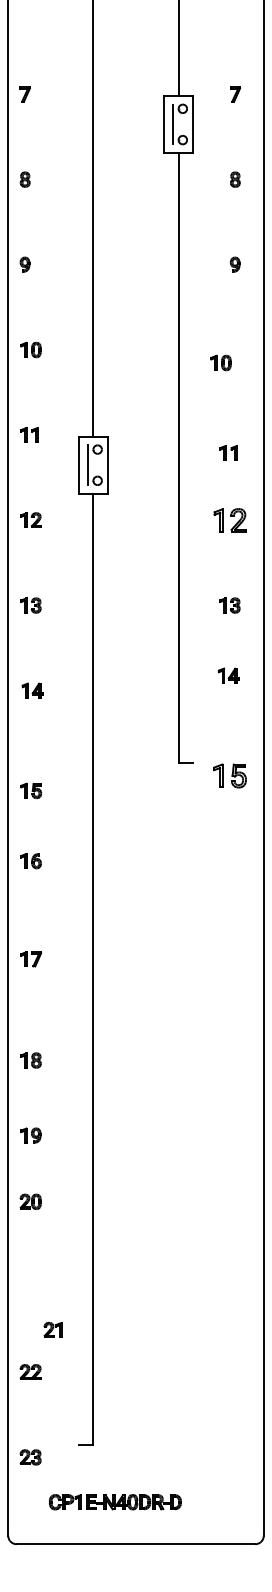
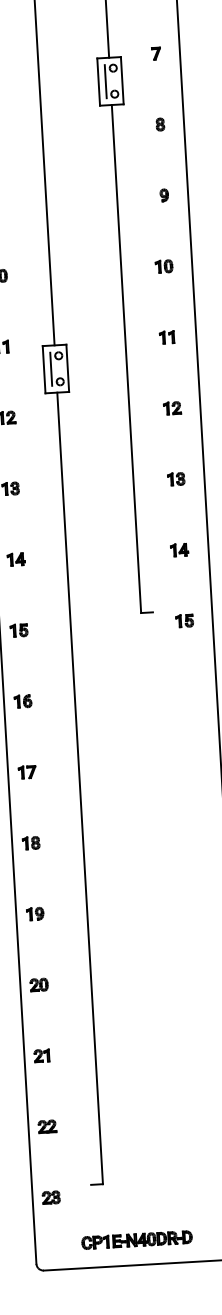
part: (220, 362) -> (163, 266), moved
part: (228, 452) -> (166, 336), moved
part: (229, 519) -> (171, 407), size x0.62
part: (228, 675) -> (179, 550), moved
part: (230, 775) -> (184, 620), size x0.62
part: (31, 790) -> (19, 630), moved
part: (30, 959) -> (26, 772), moved
part: (30, 1060) -> (30, 843), moved
part: (30, 1135) -> (34, 913), moved
part: (52, 1329) -> (41, 1055), moved
part: (114, 1502) -> (136, 1240), moved

